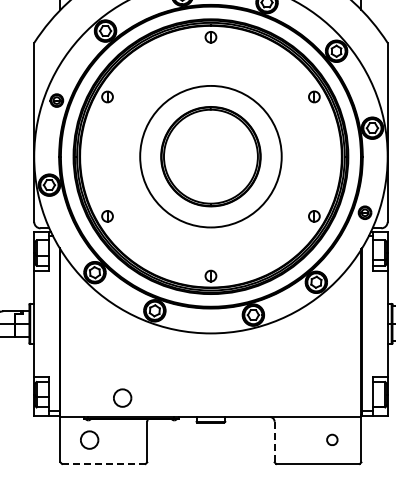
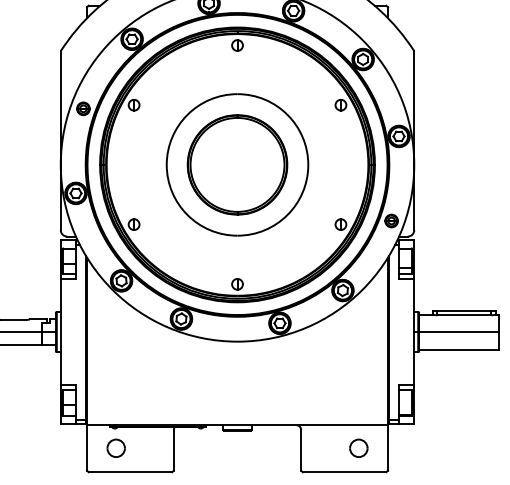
part: (121, 397) -> (148, 405), removed
part: (331, 439) -> (358, 447), size x1.67
line: (274, 441) -> (301, 449), dashed -> solid
line: (103, 464) -> (130, 472), dashed -> solid

